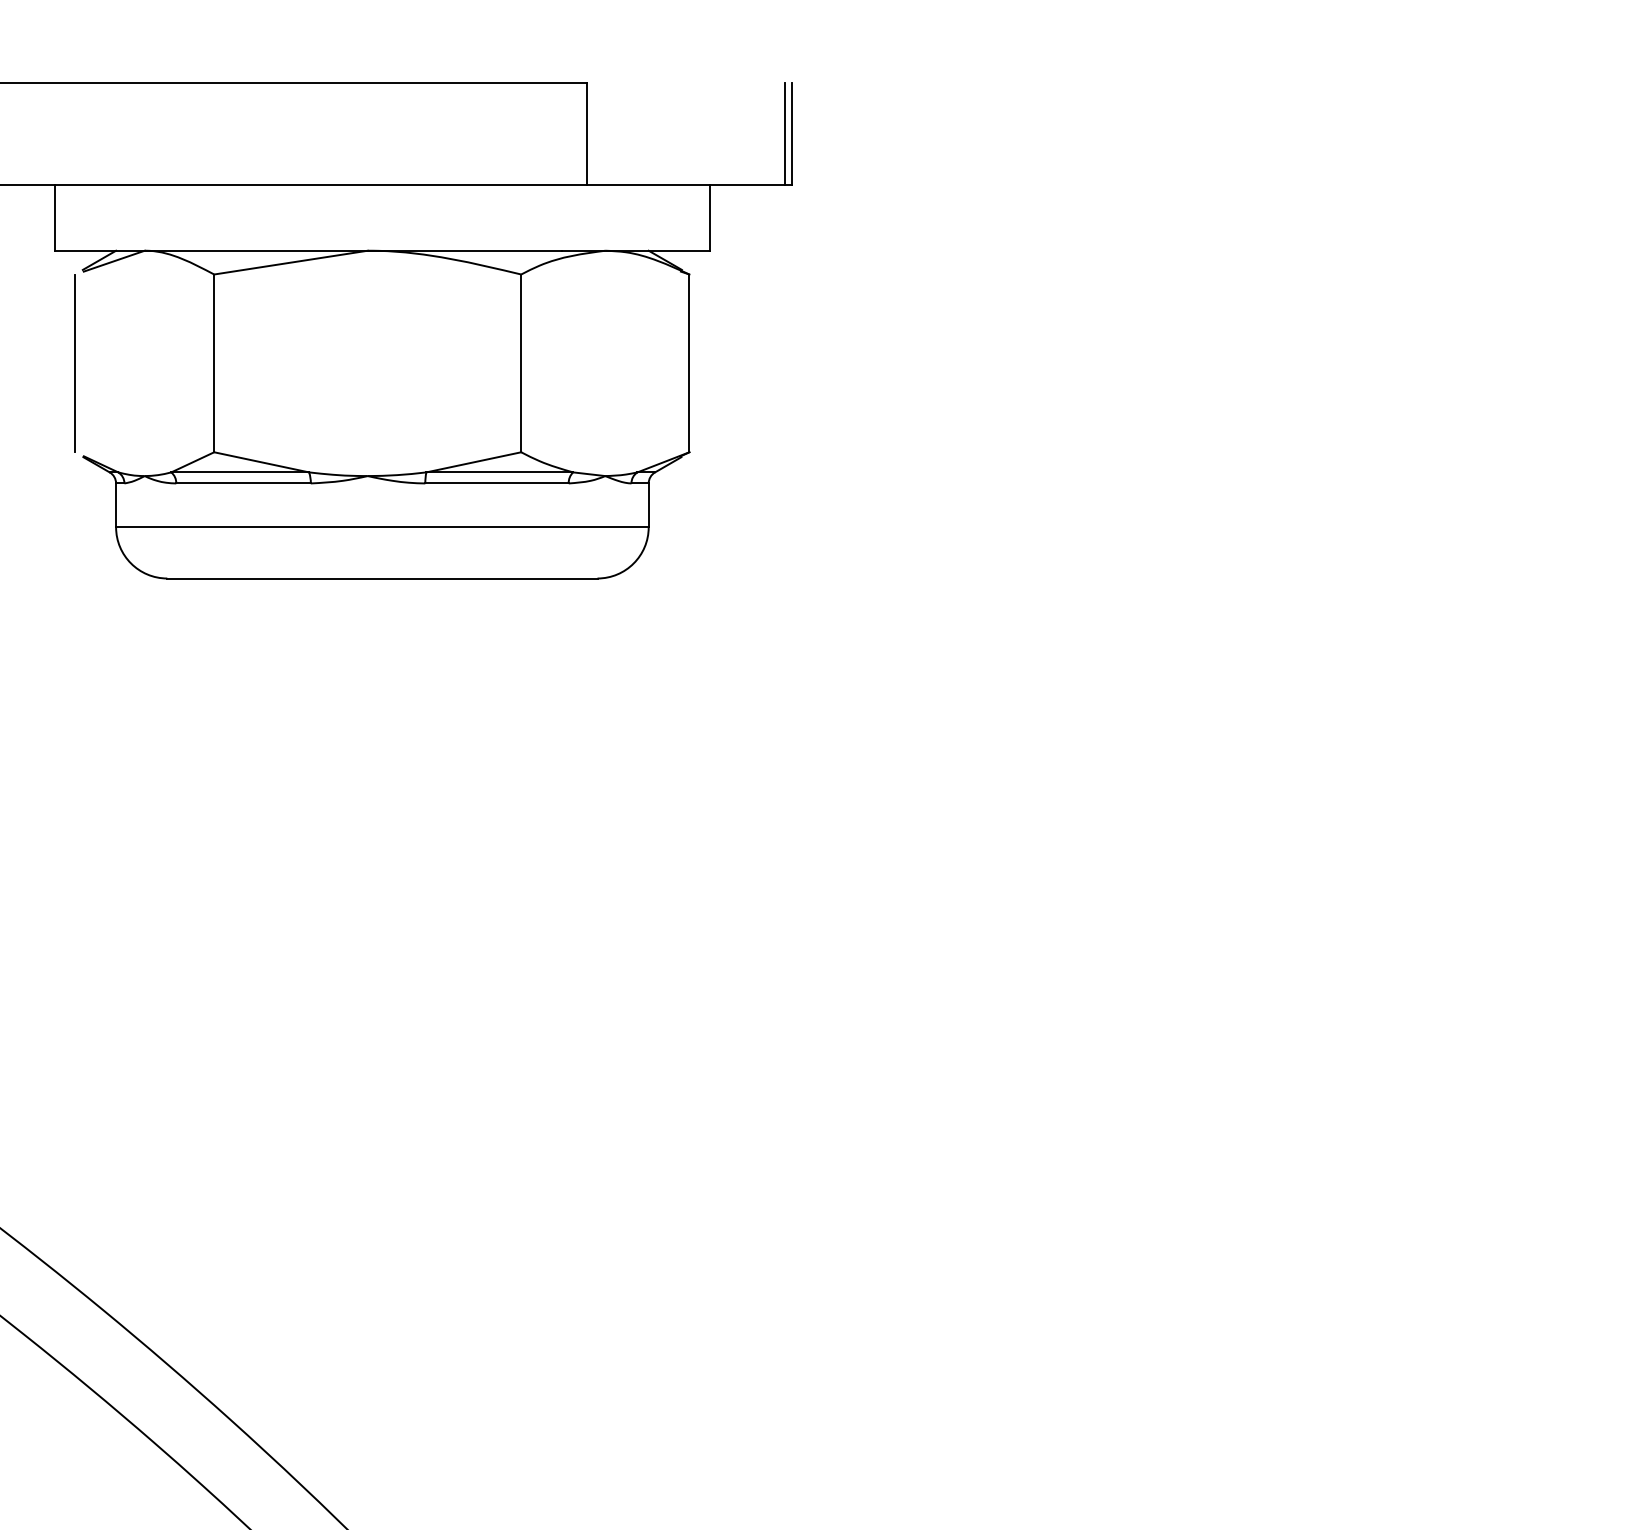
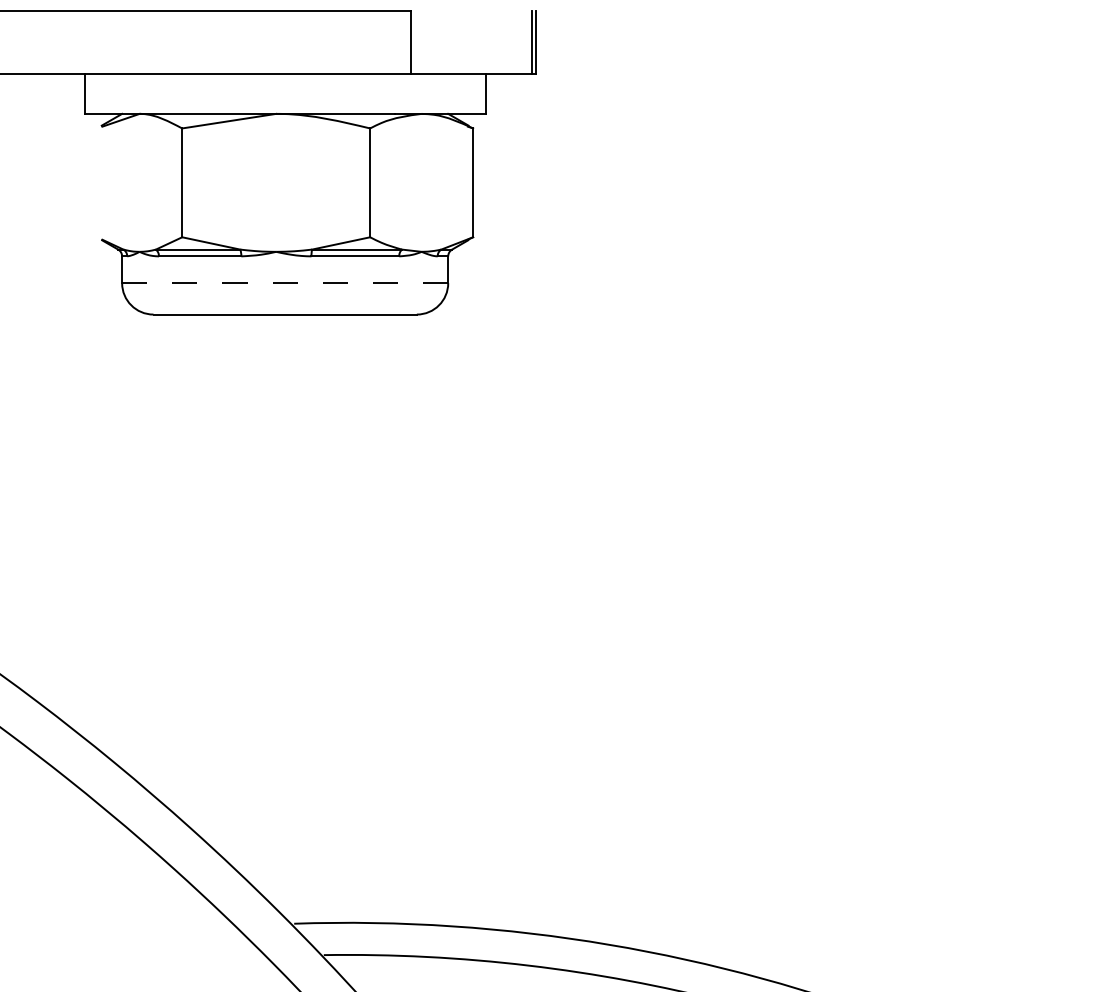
line: (75, 362) -> (97, 182), removed
line: (382, 527) -> (285, 283), solid -> dashed

